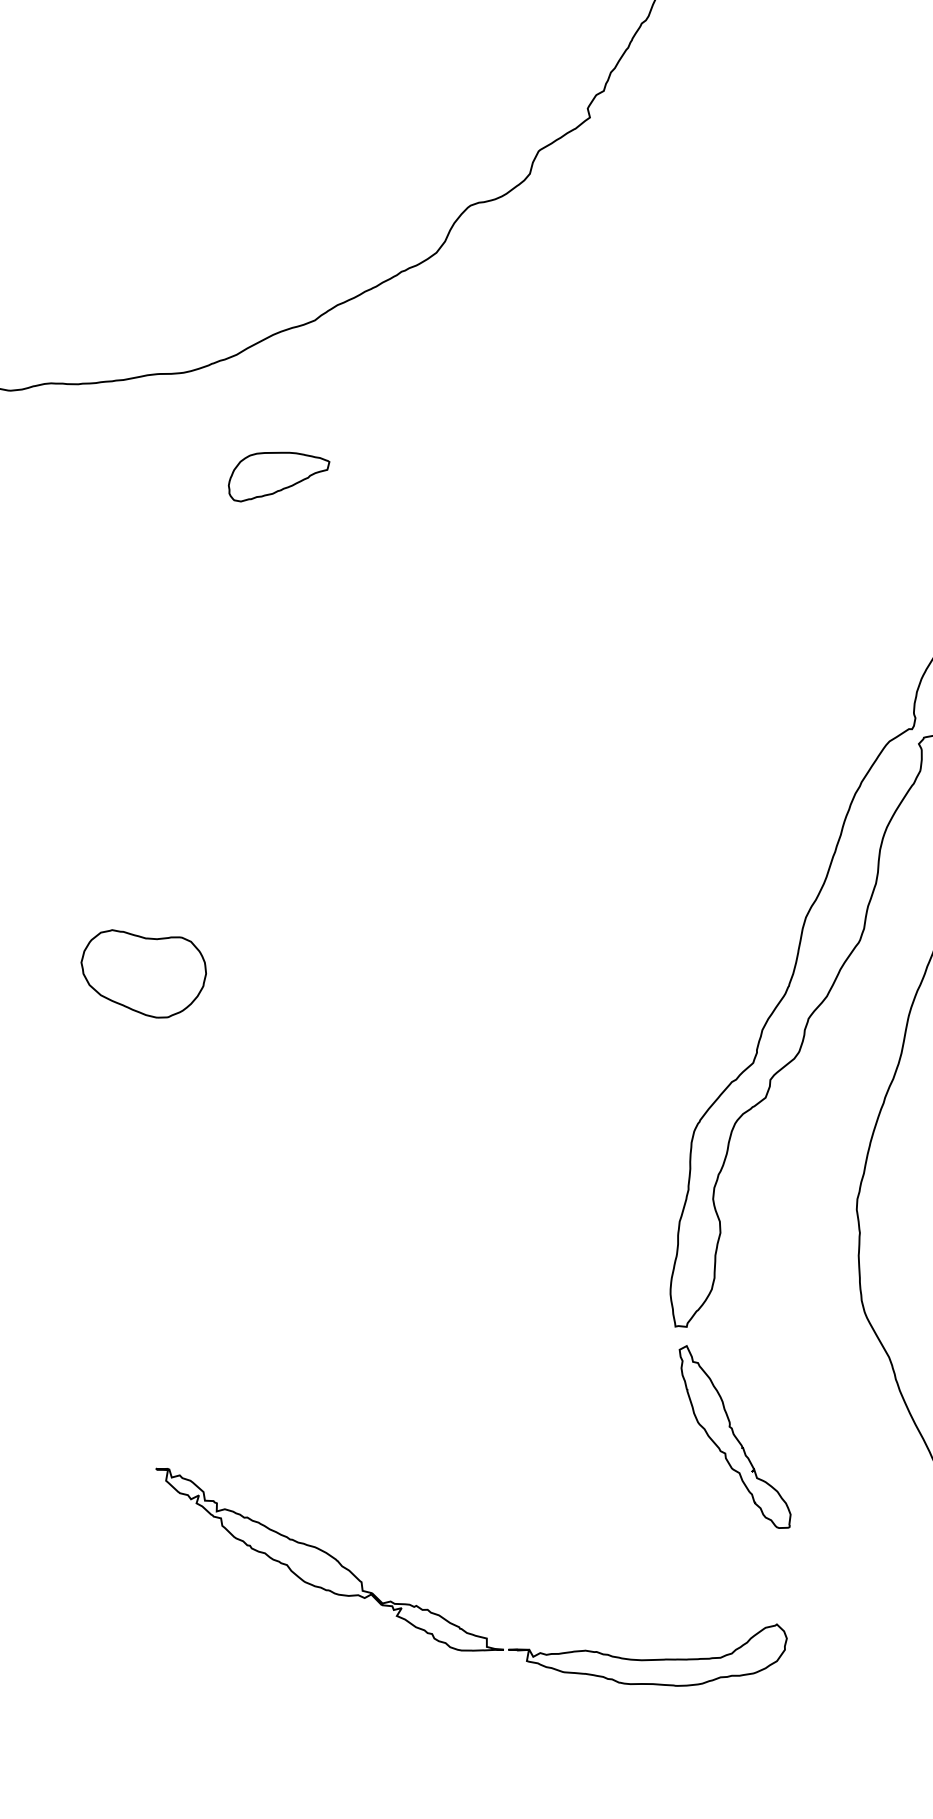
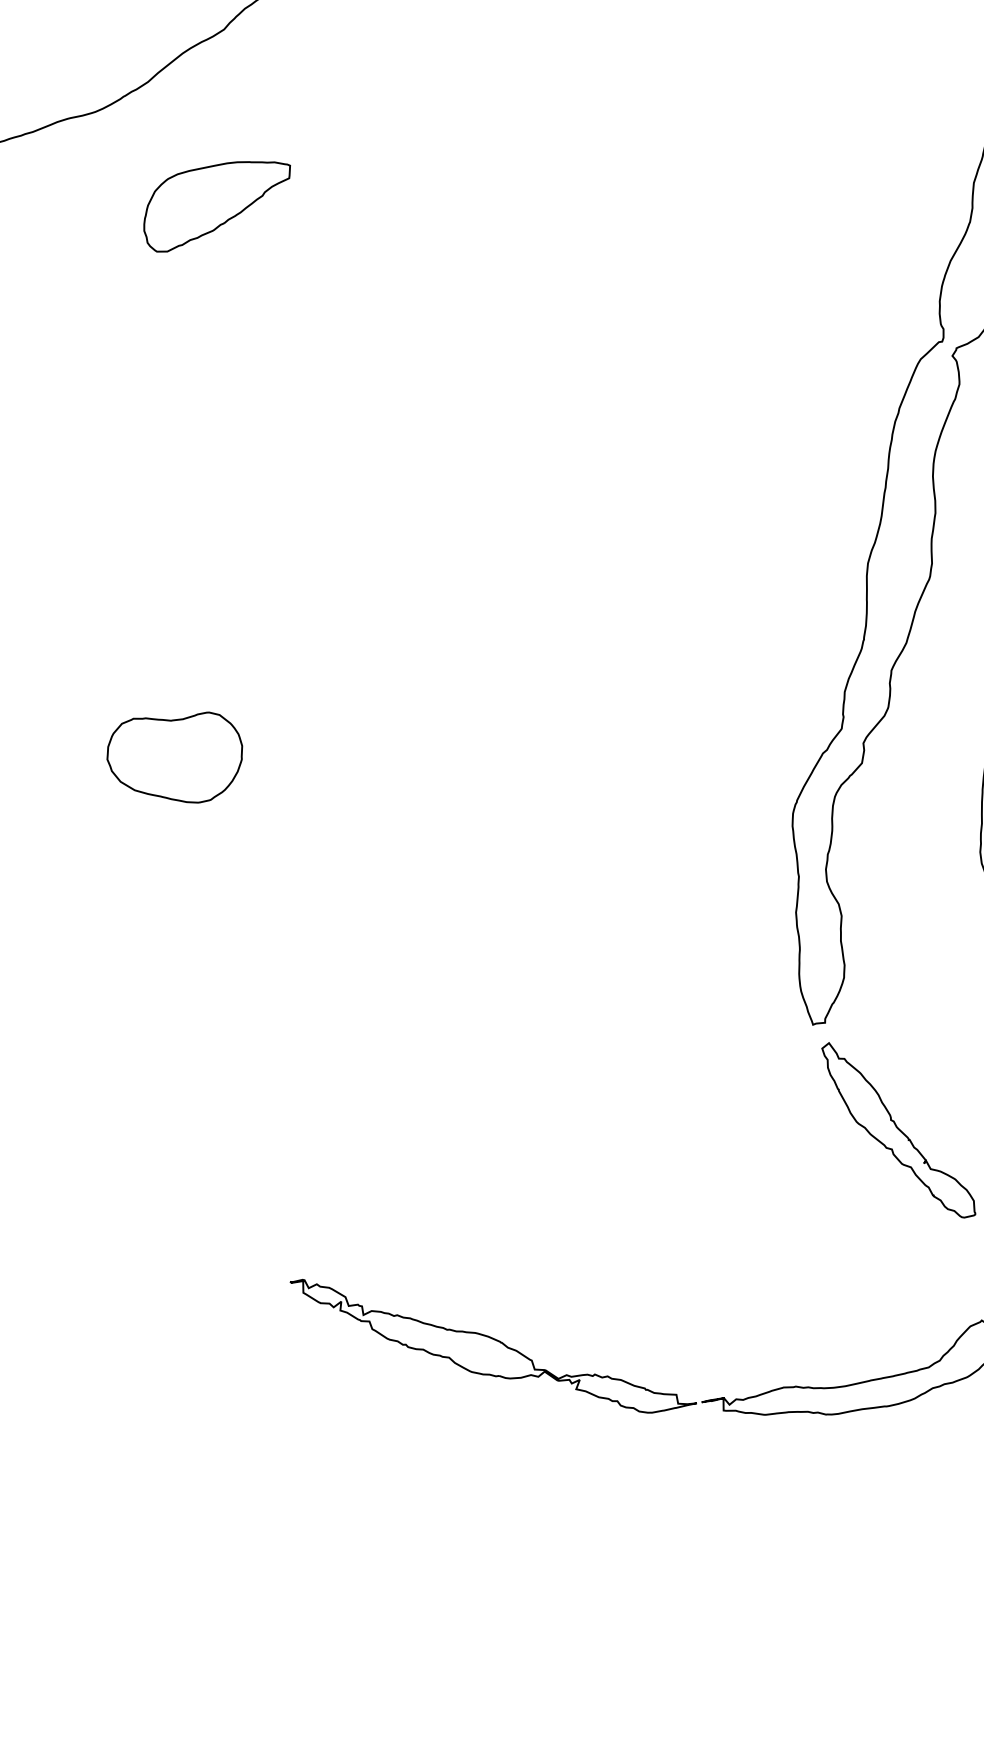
part: (278, 476) -> (217, 202), size x1.43

